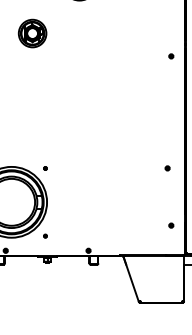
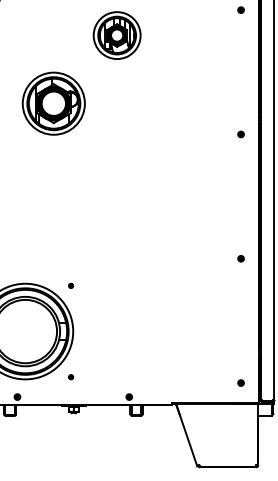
part: (32, 33) -> (53, 103), size x1.67
part: (167, 168) -> (240, 258), moved
part: (170, 225) -> (240, 382), moved

